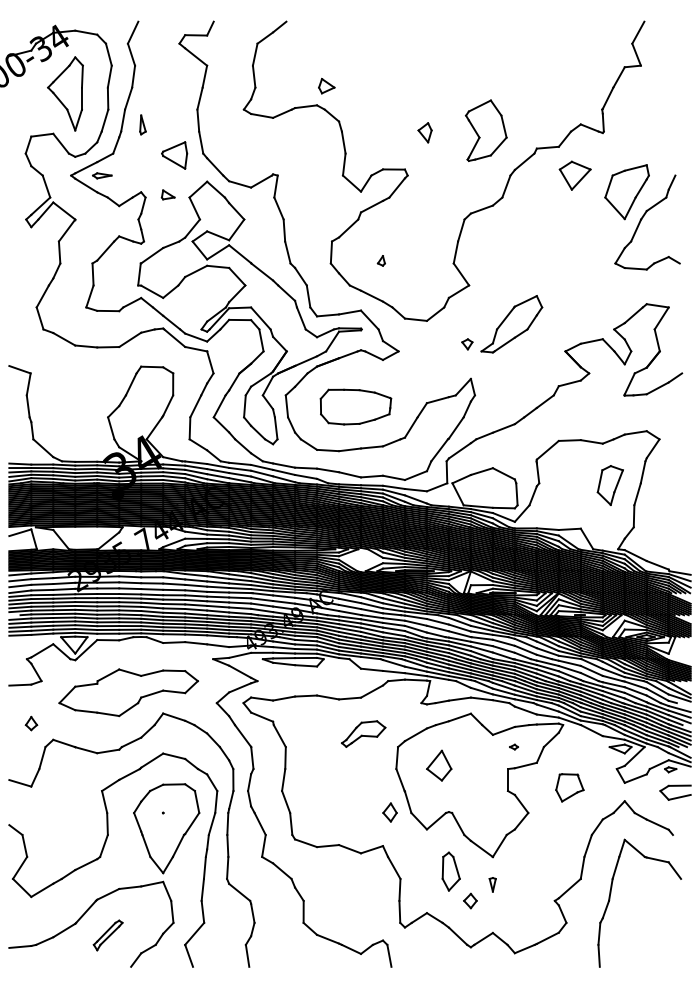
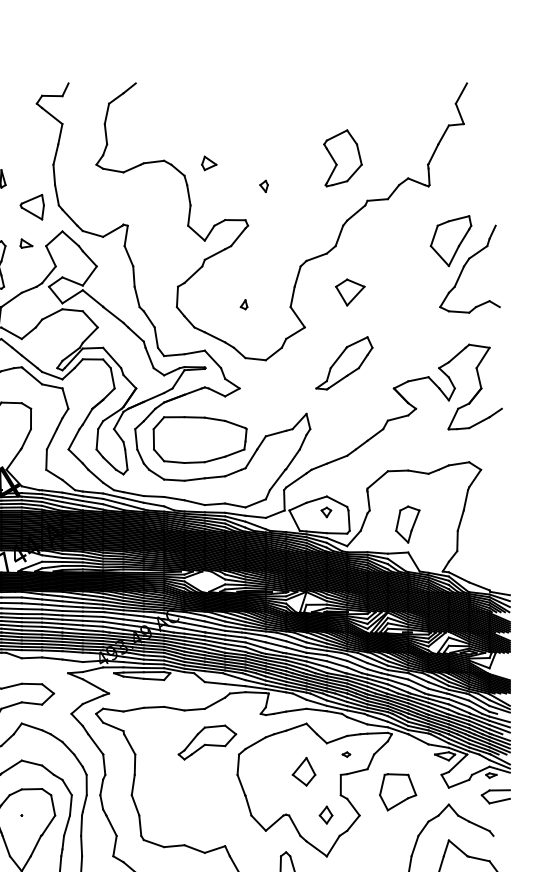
part: (326, 85) -> (208, 162), moved
part: (485, 130) -> (342, 158), moved
part: (424, 133) -> (263, 186), size x0.62
part: (574, 175) -> (349, 292), moved
part: (380, 260) -> (243, 304), moved
part: (467, 344) -> (326, 512), moved
part: (355, 406) -> (199, 439), size x1.43
part: (609, 485) -> (407, 524), moved
part: (363, 733) -> (207, 742), size x1.43
part: (439, 765) -> (304, 771), moved
part: (569, 787) -> (397, 791), size x1.43
part: (389, 812) -> (325, 815), moved

